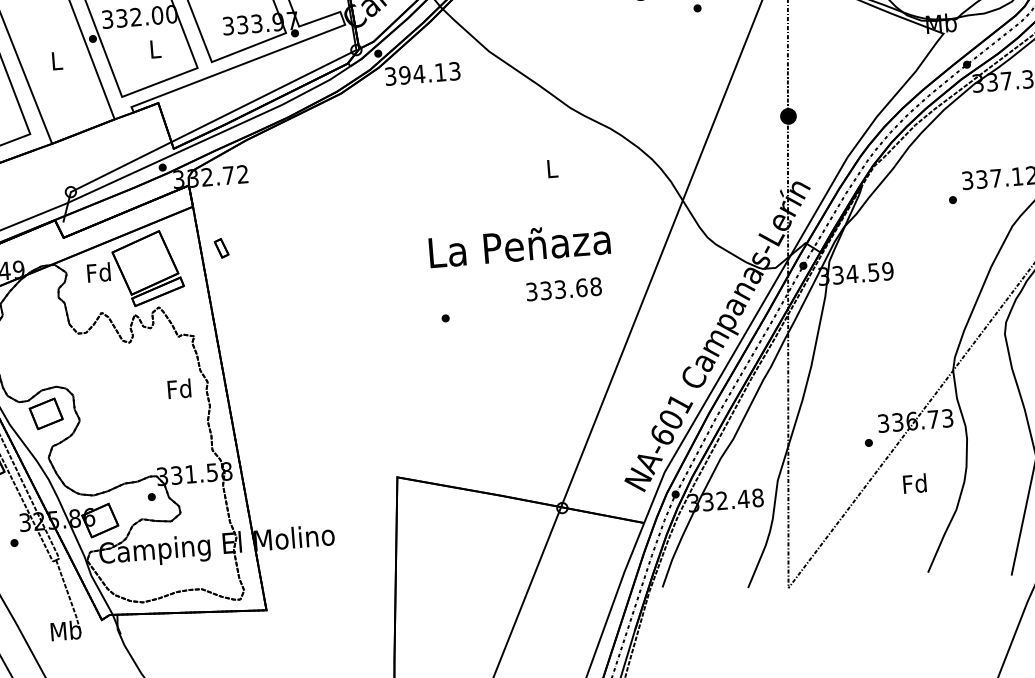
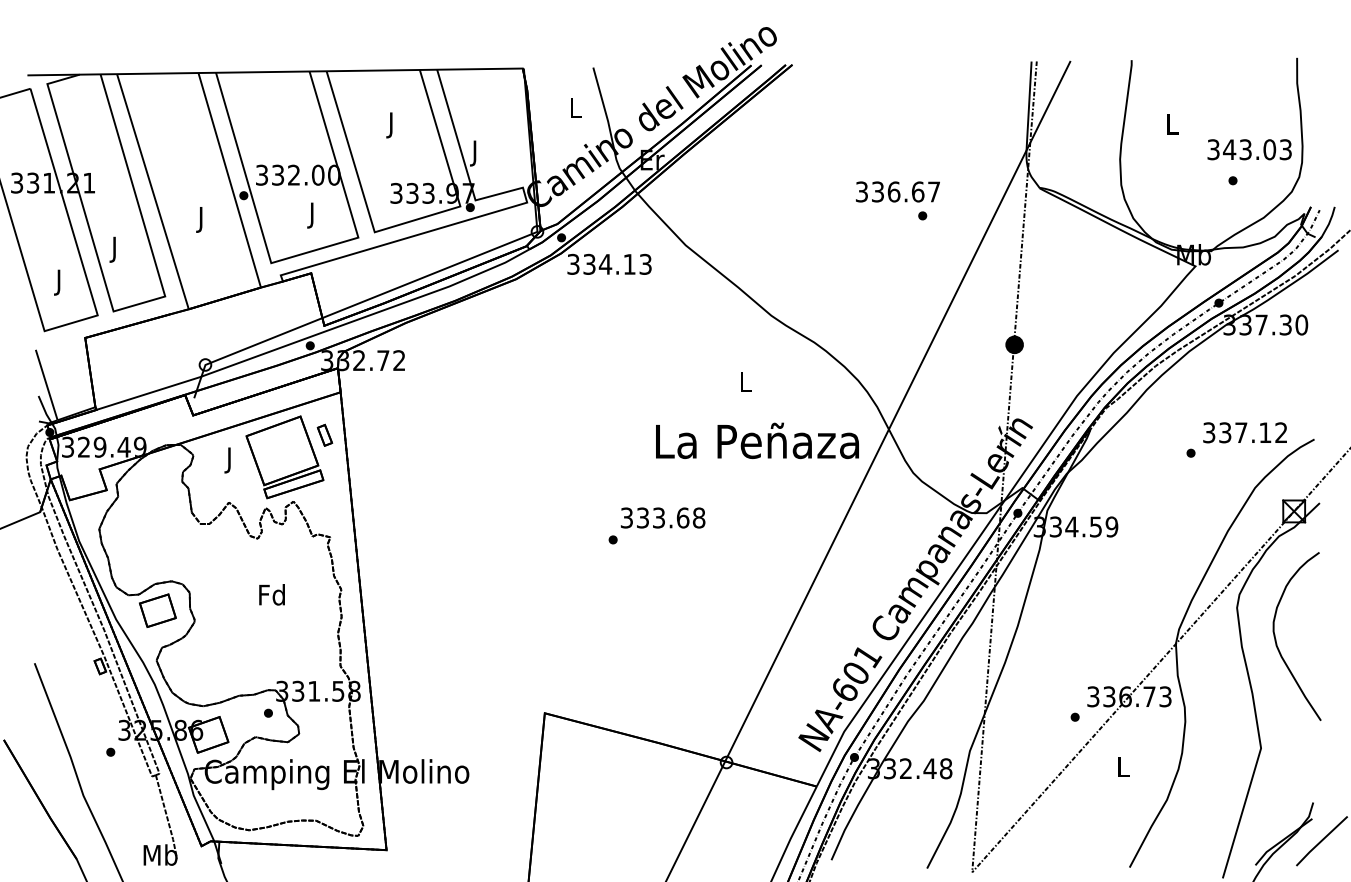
text: (155, 51) -> (312, 215), L -> J
text: (57, 63) -> (201, 219), L -> J
text: (404, 75) -> (589, 264), 394.13 -> 334.13
text: (519, 245) -> (757, 440), moved
part: (221, 247) -> (324, 434), moved
text: (99, 274) -> (229, 459), Fd -> J
text: (564, 288) -> (663, 517), moved
text: (178, 388) -> (271, 594), moved
text: (914, 483) -> (1122, 766), Fd -> L

